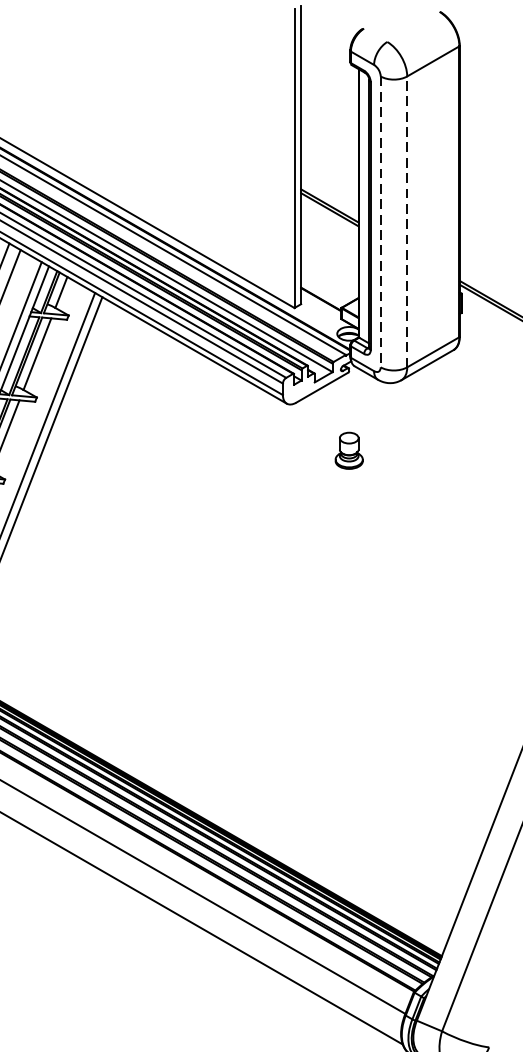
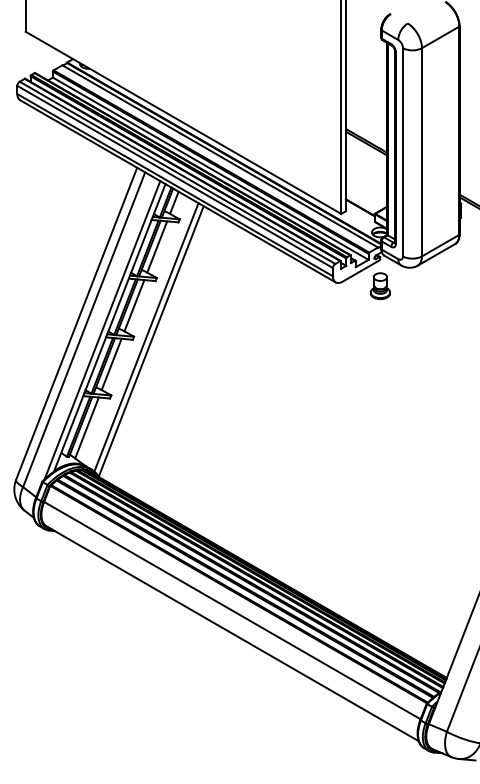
line: (406, 220) -> (421, 151), dashed -> solid
line: (380, 222) -> (402, 152), dashed -> solid
part: (347, 451) -> (379, 286), moved

